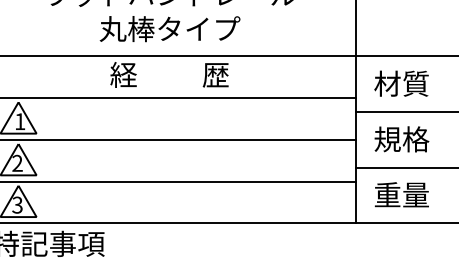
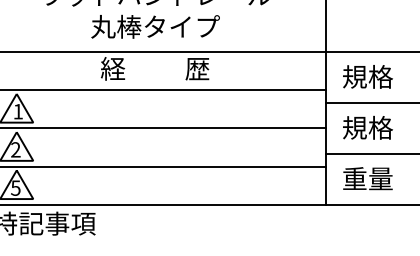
text: (401, 83) -> (367, 76), 材質 -> 規格
text: (17, 204) -> (15, 187), 3 -> 5

